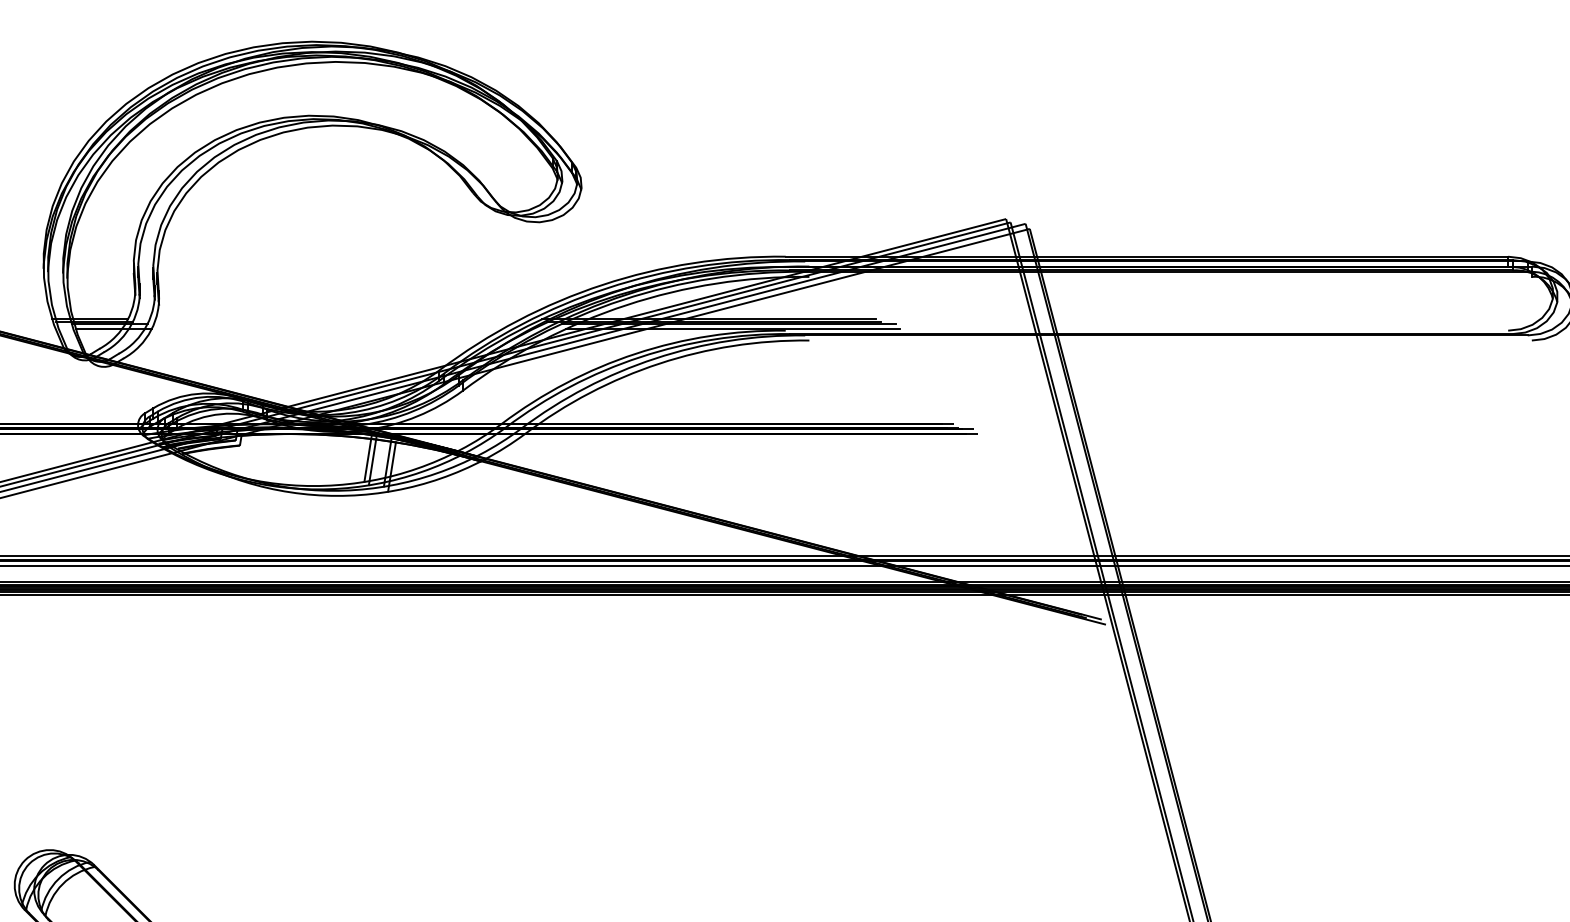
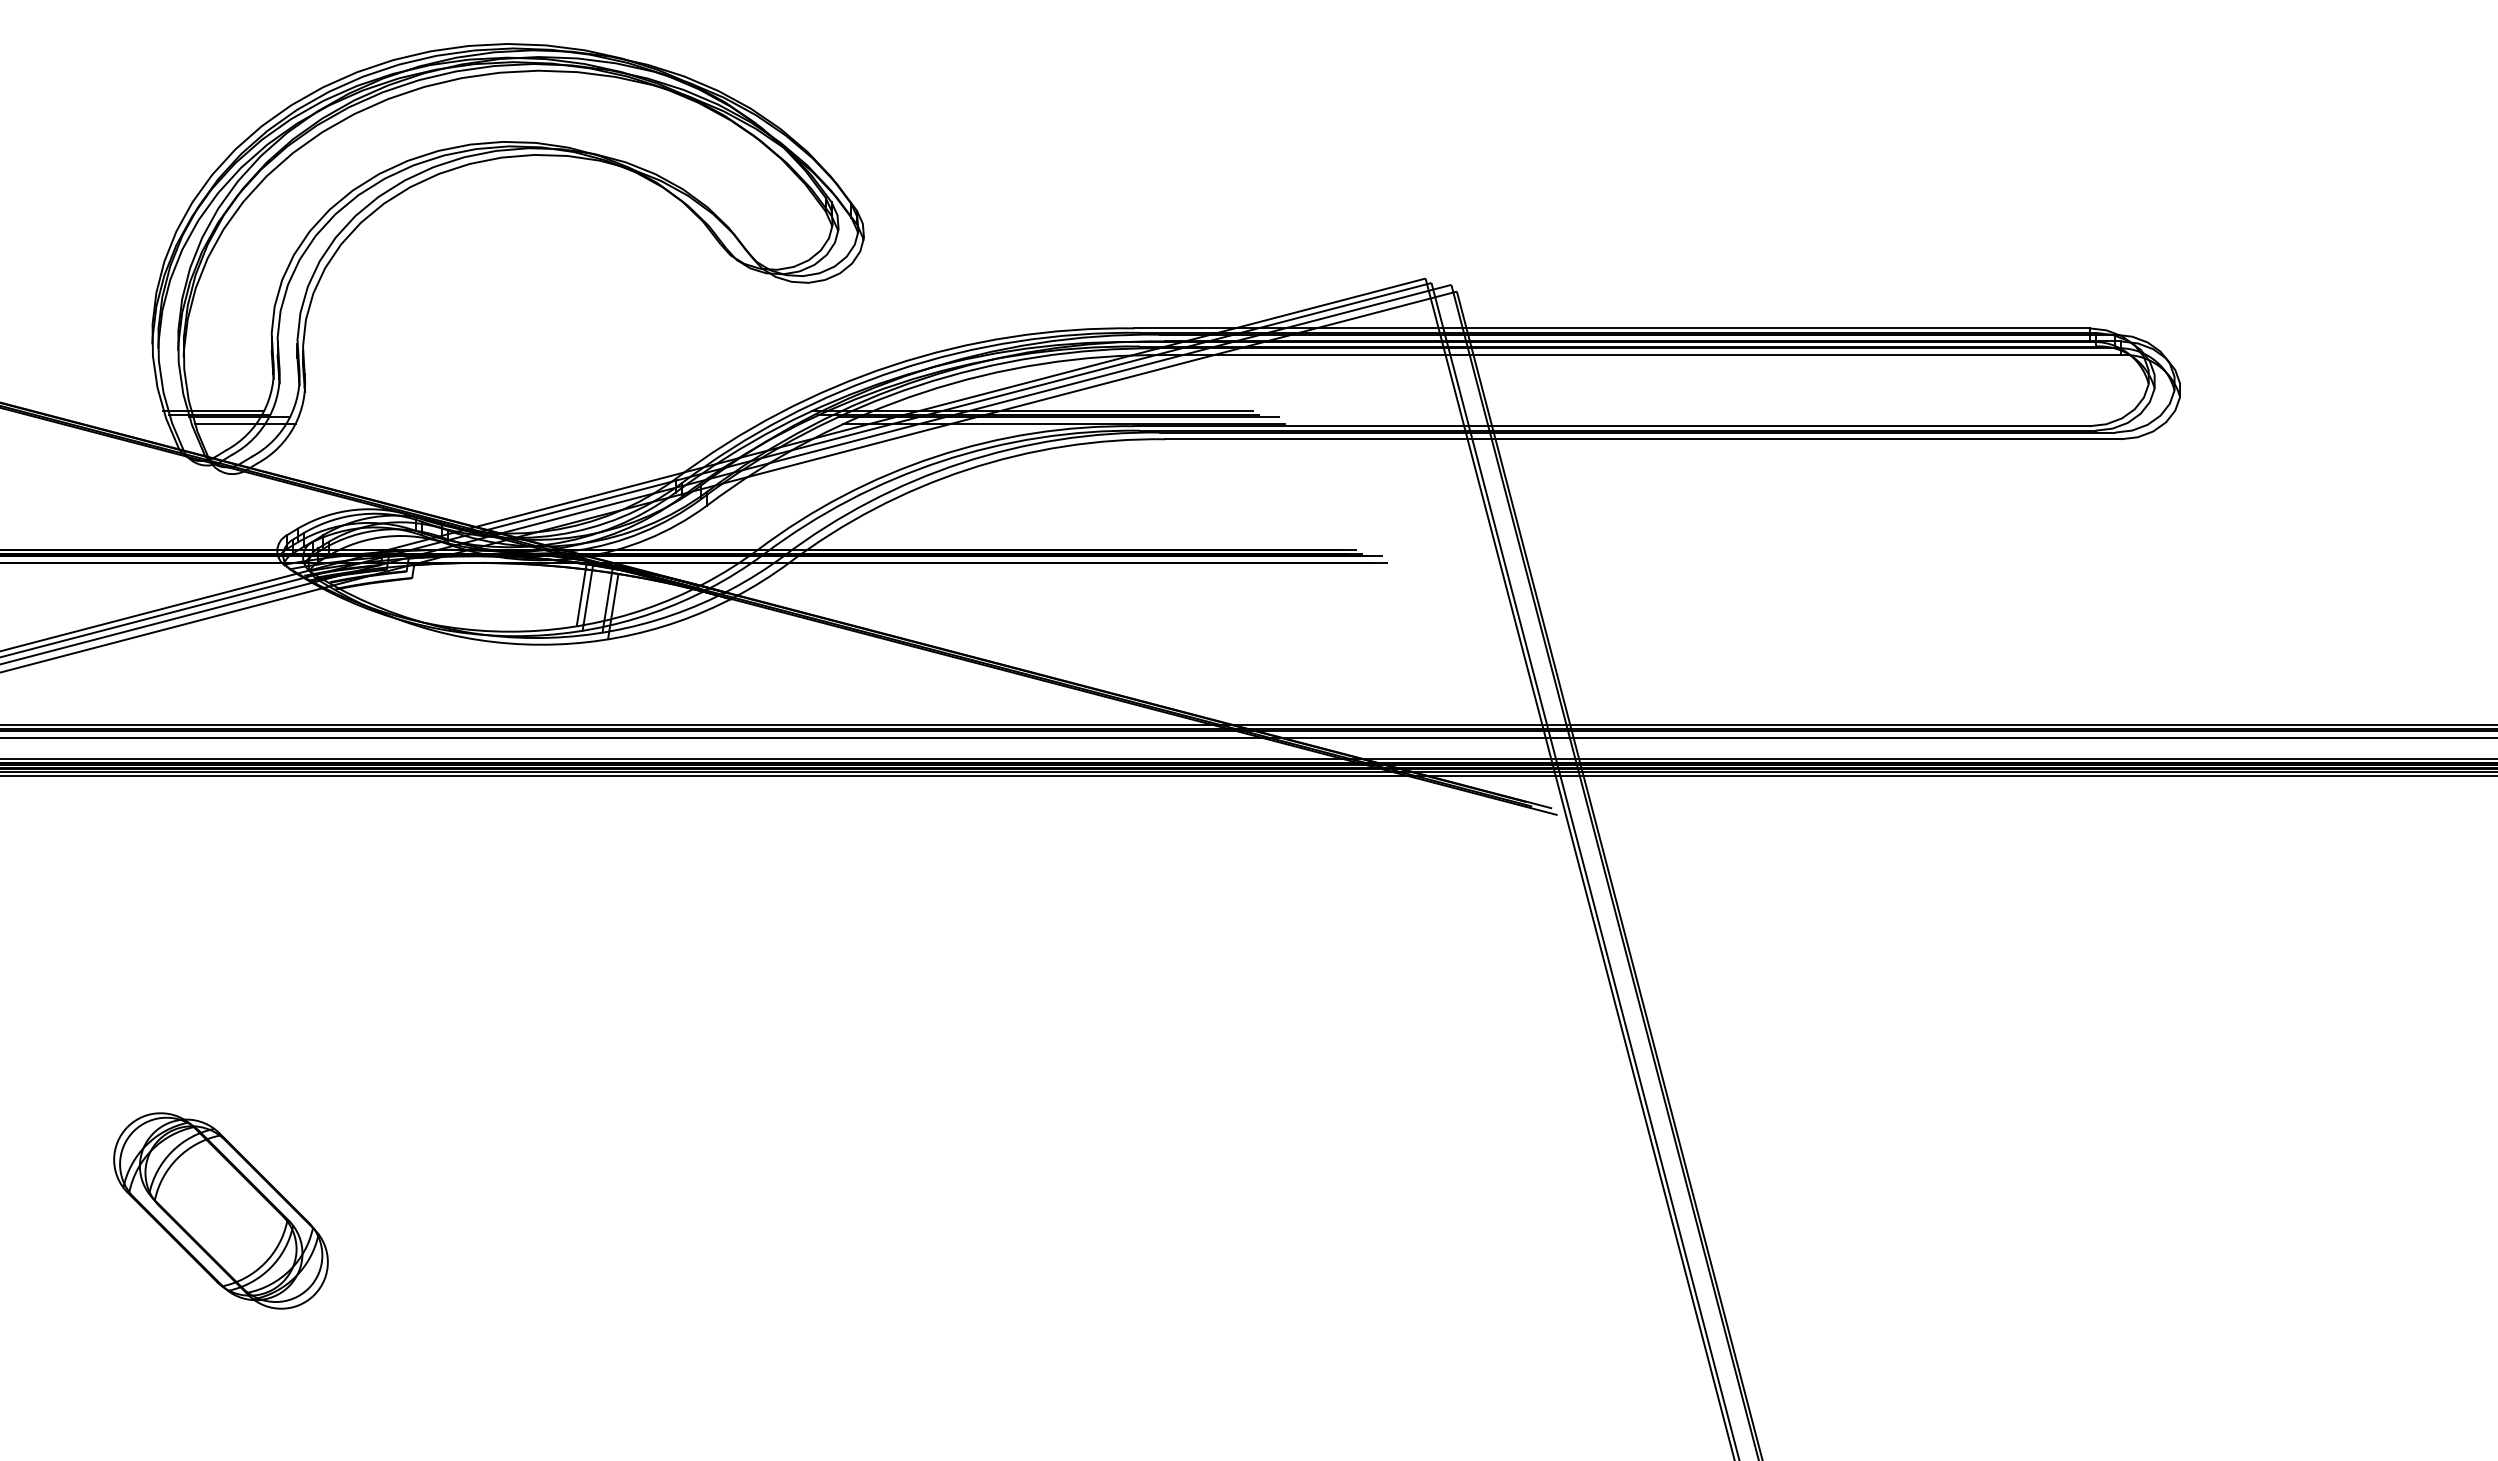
line: (1170, 277) -> (1642, 355), added
line: (1146, 330) -> (1611, 426), added
line: (1170, 340) -> (1642, 439), added

